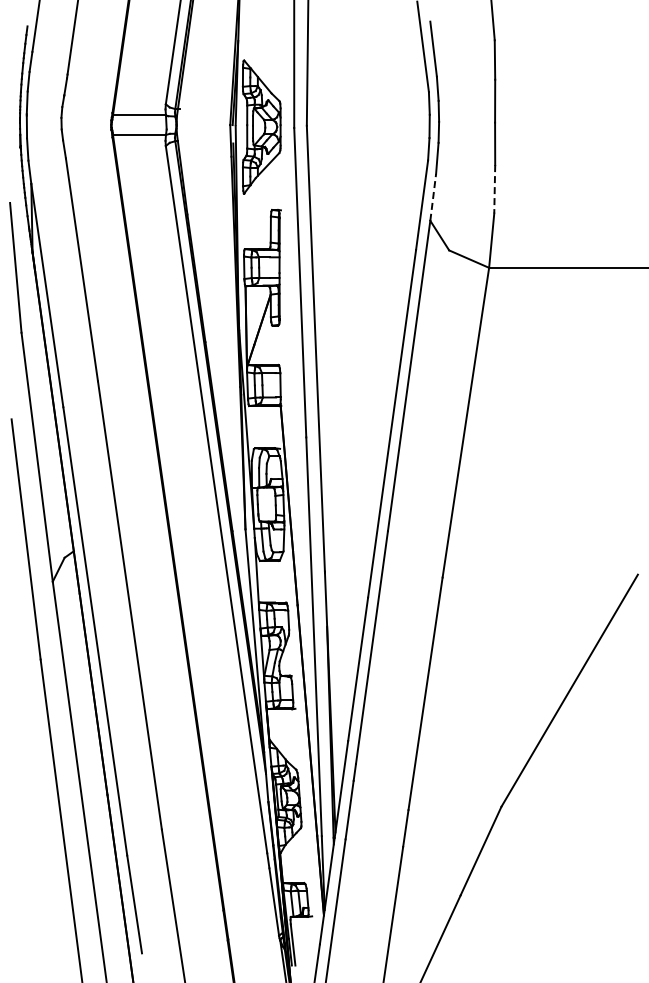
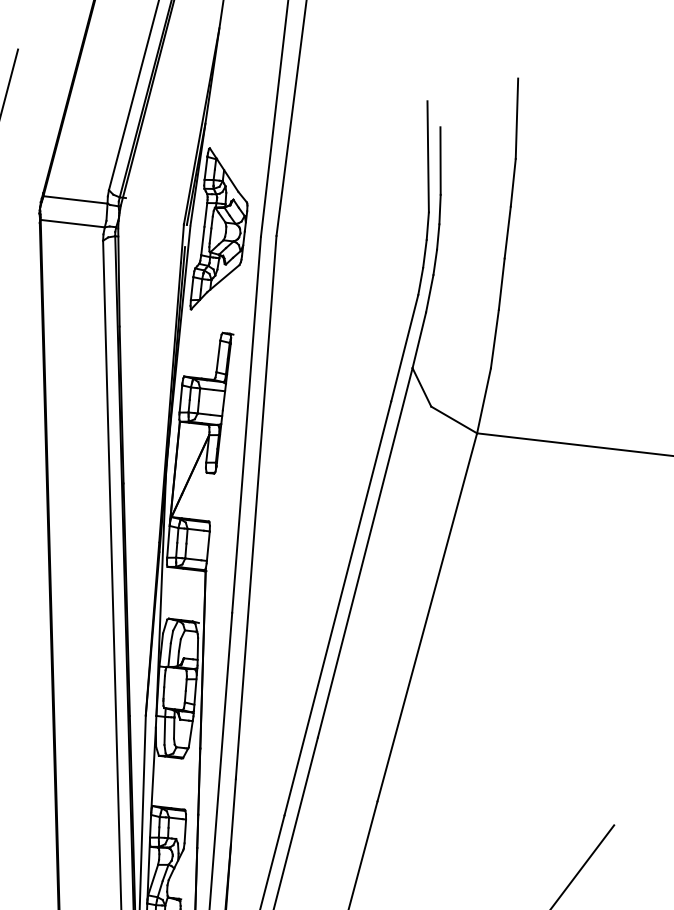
line: (494, 189) -> (494, 339), dashed -> solid
line: (433, 197) -> (419, 340), dashed -> solid

